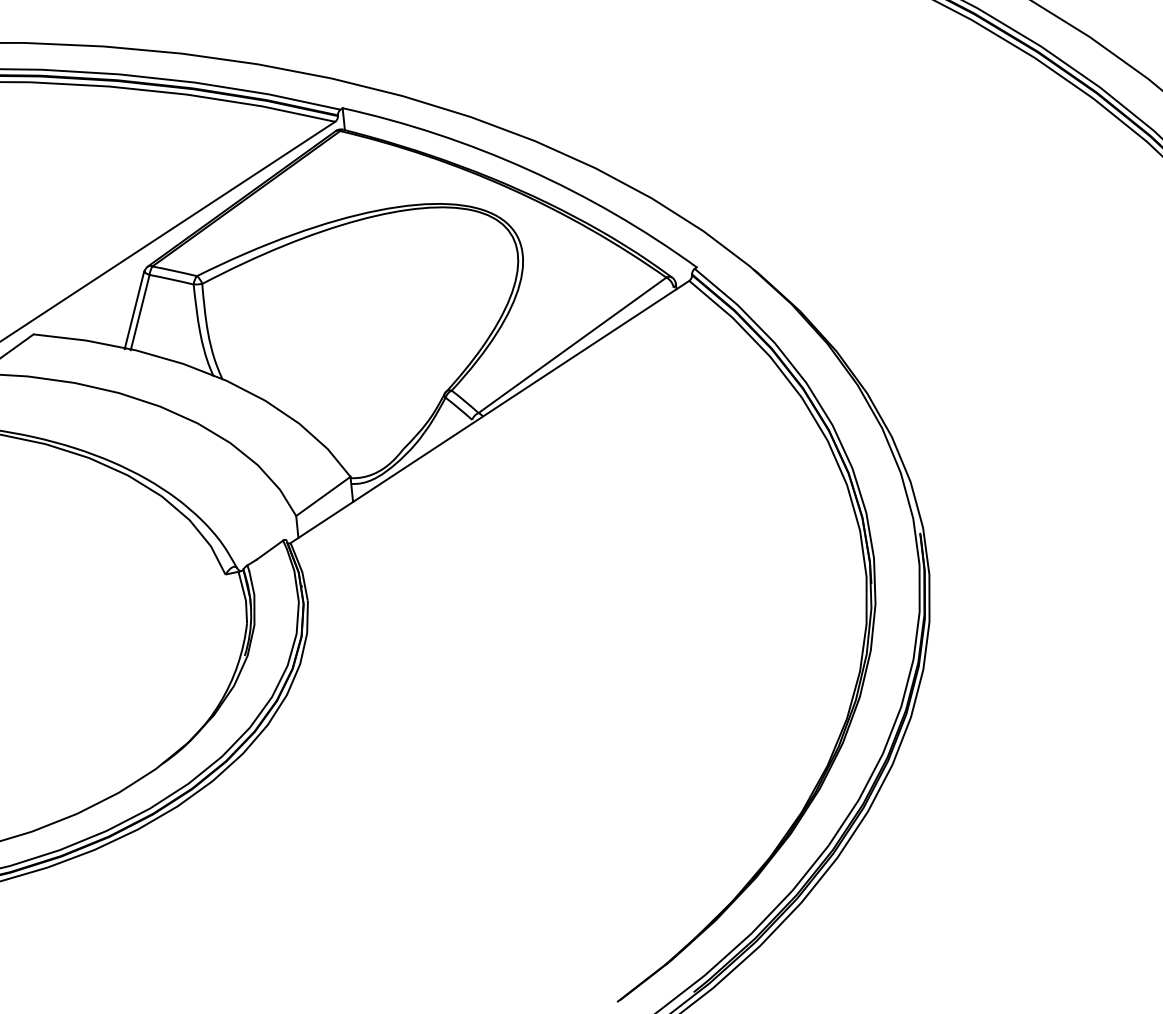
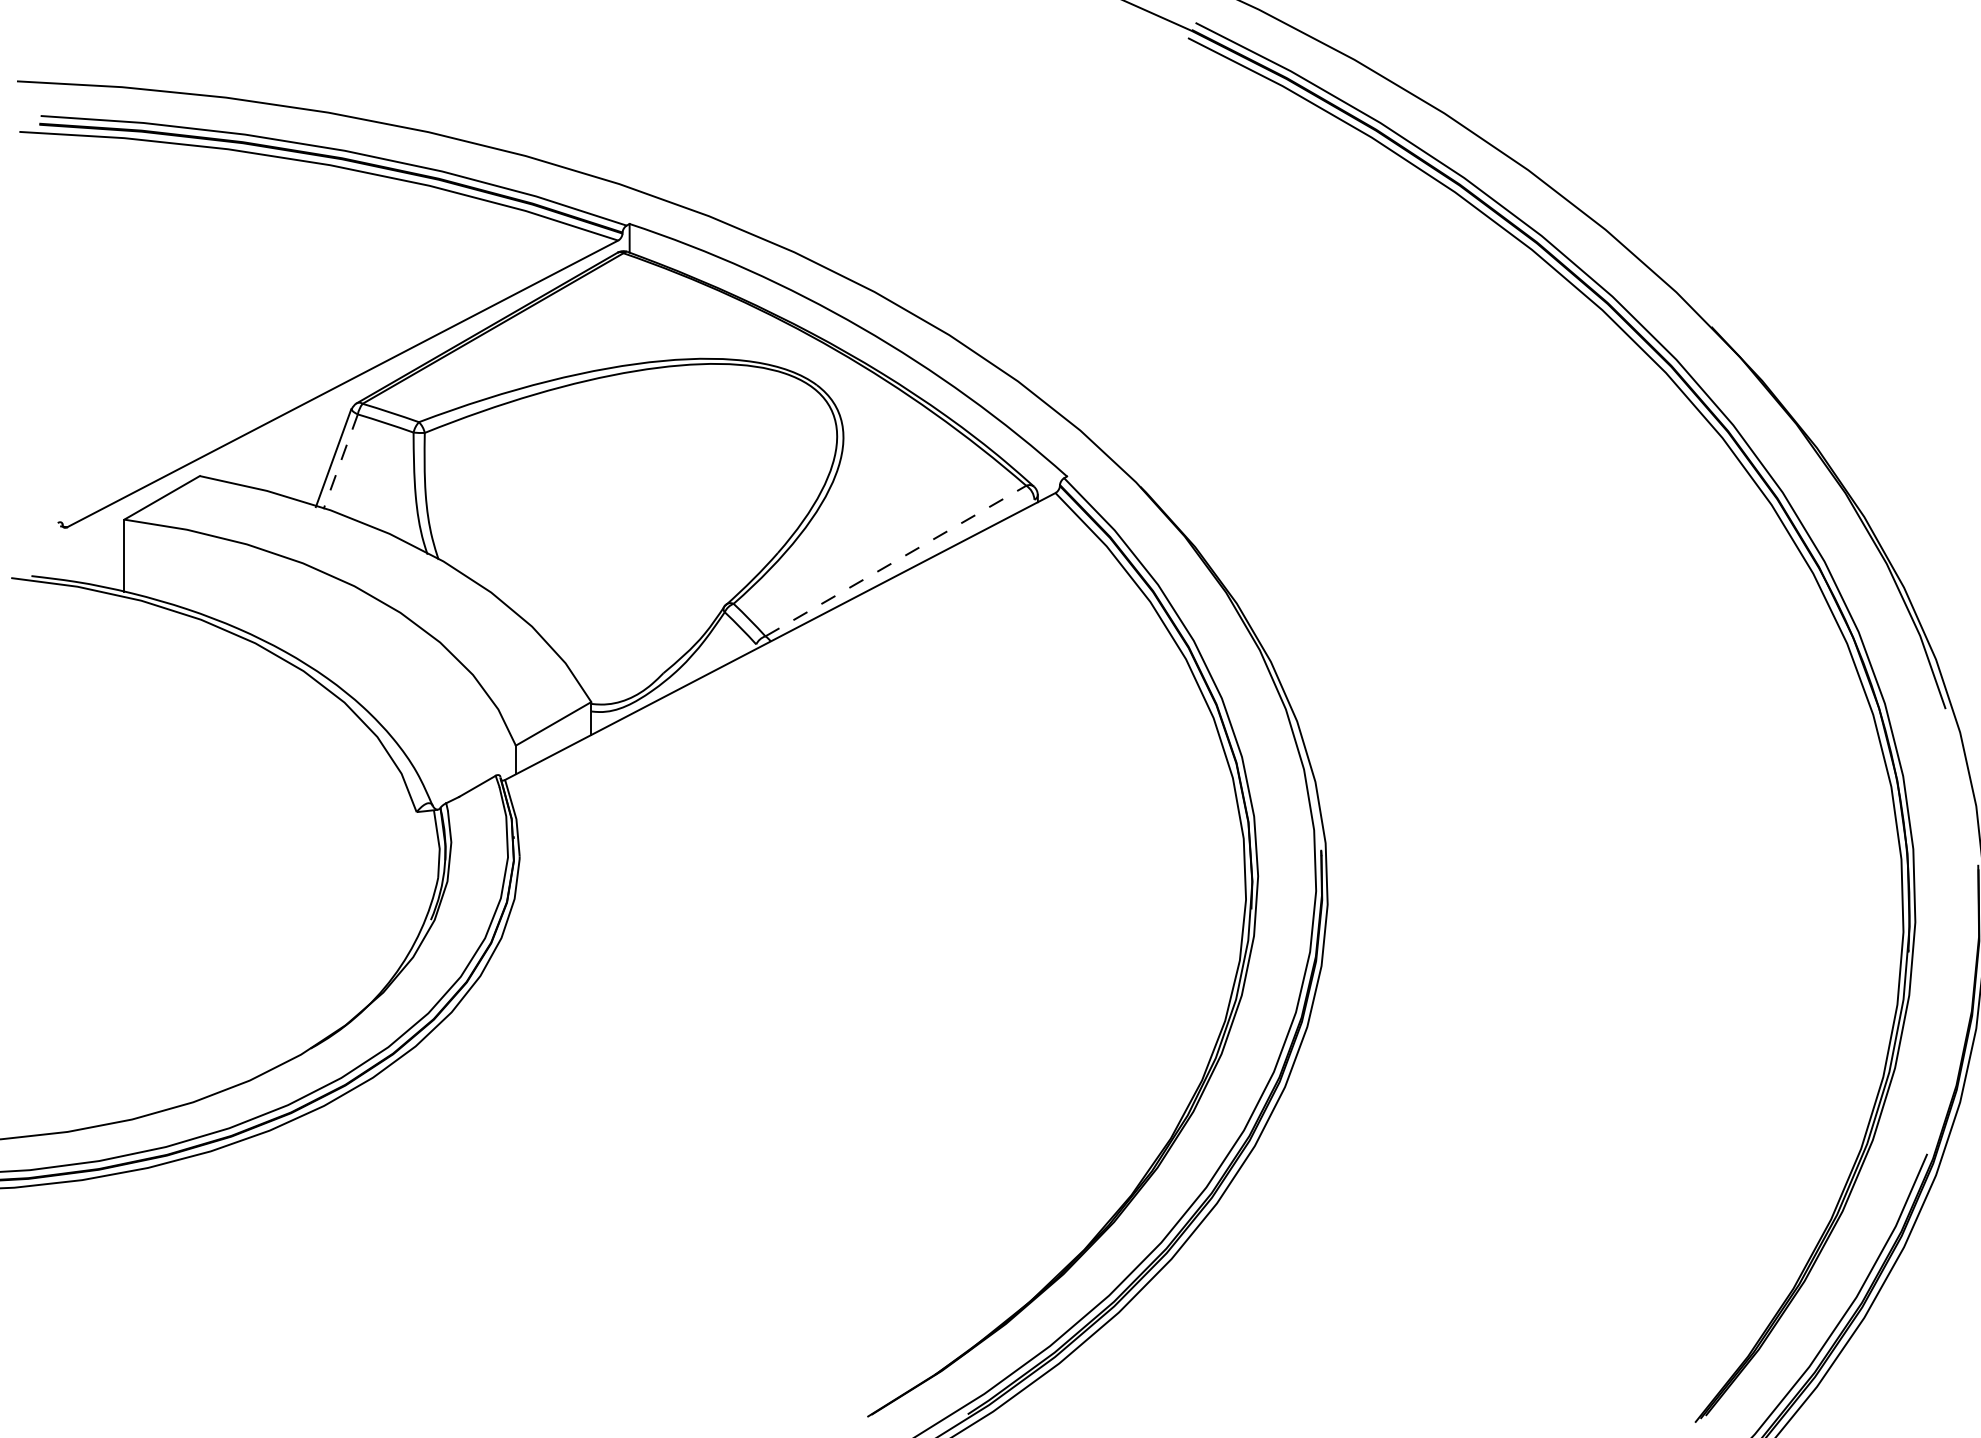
line: (140, 313) -> (340, 462), solid -> dashed
line: (572, 345) -> (895, 561), solid -> dashed

